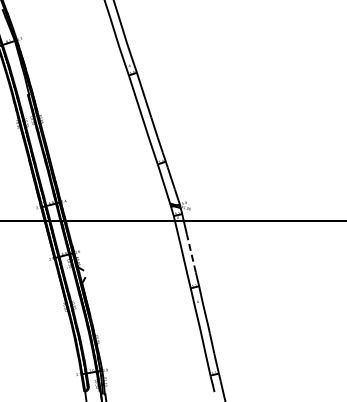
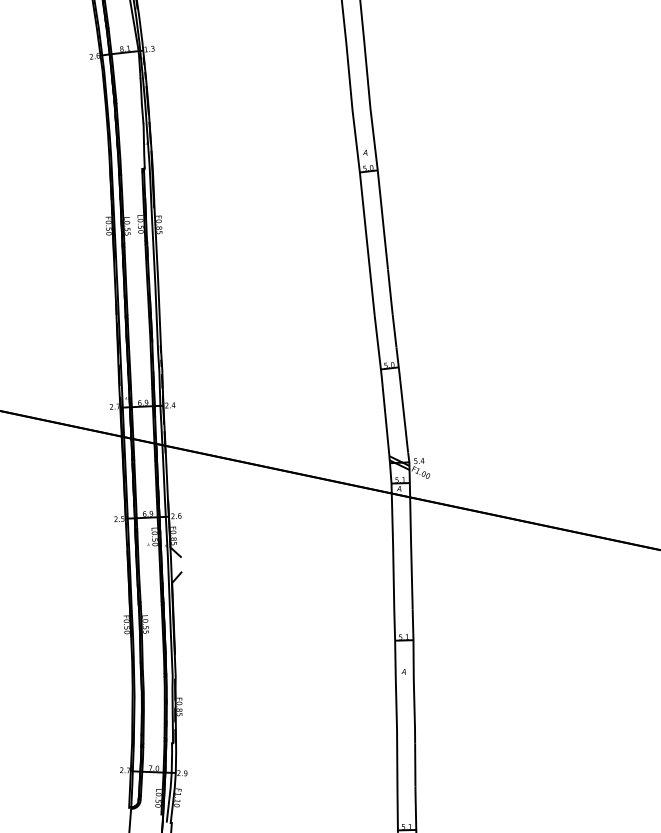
line: (191, 252) -> (412, 566), dashed -> solid

